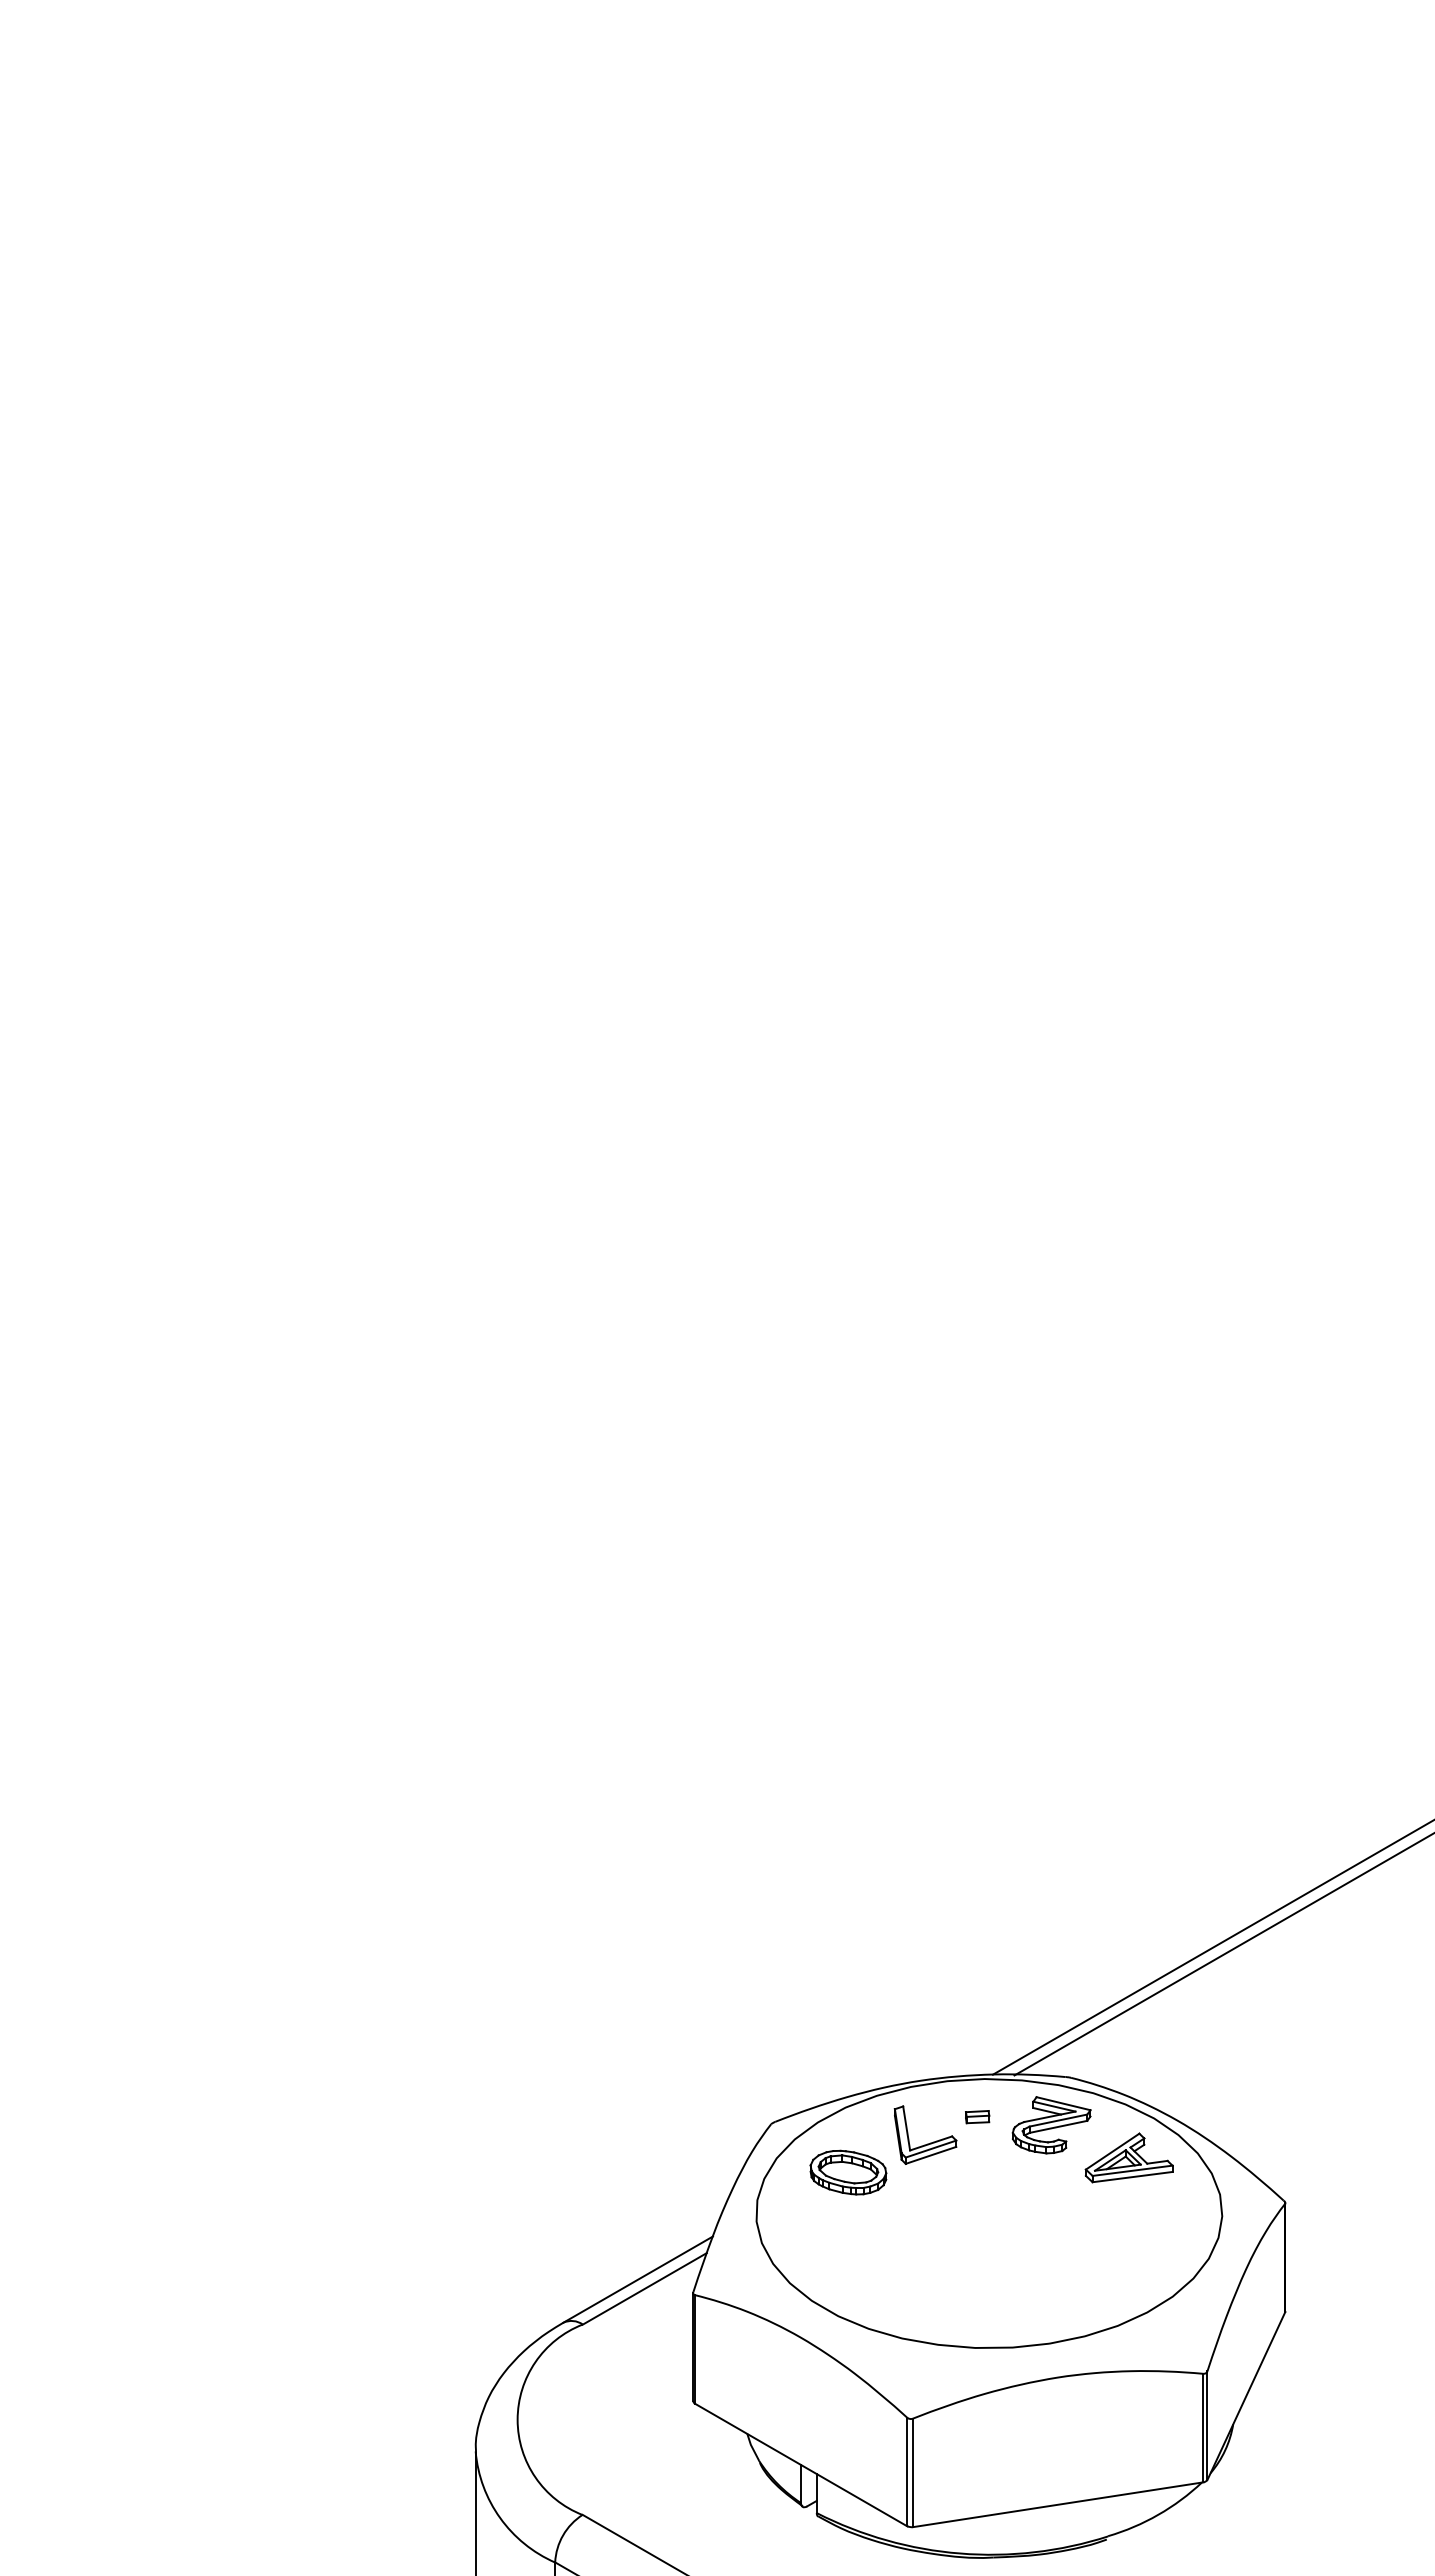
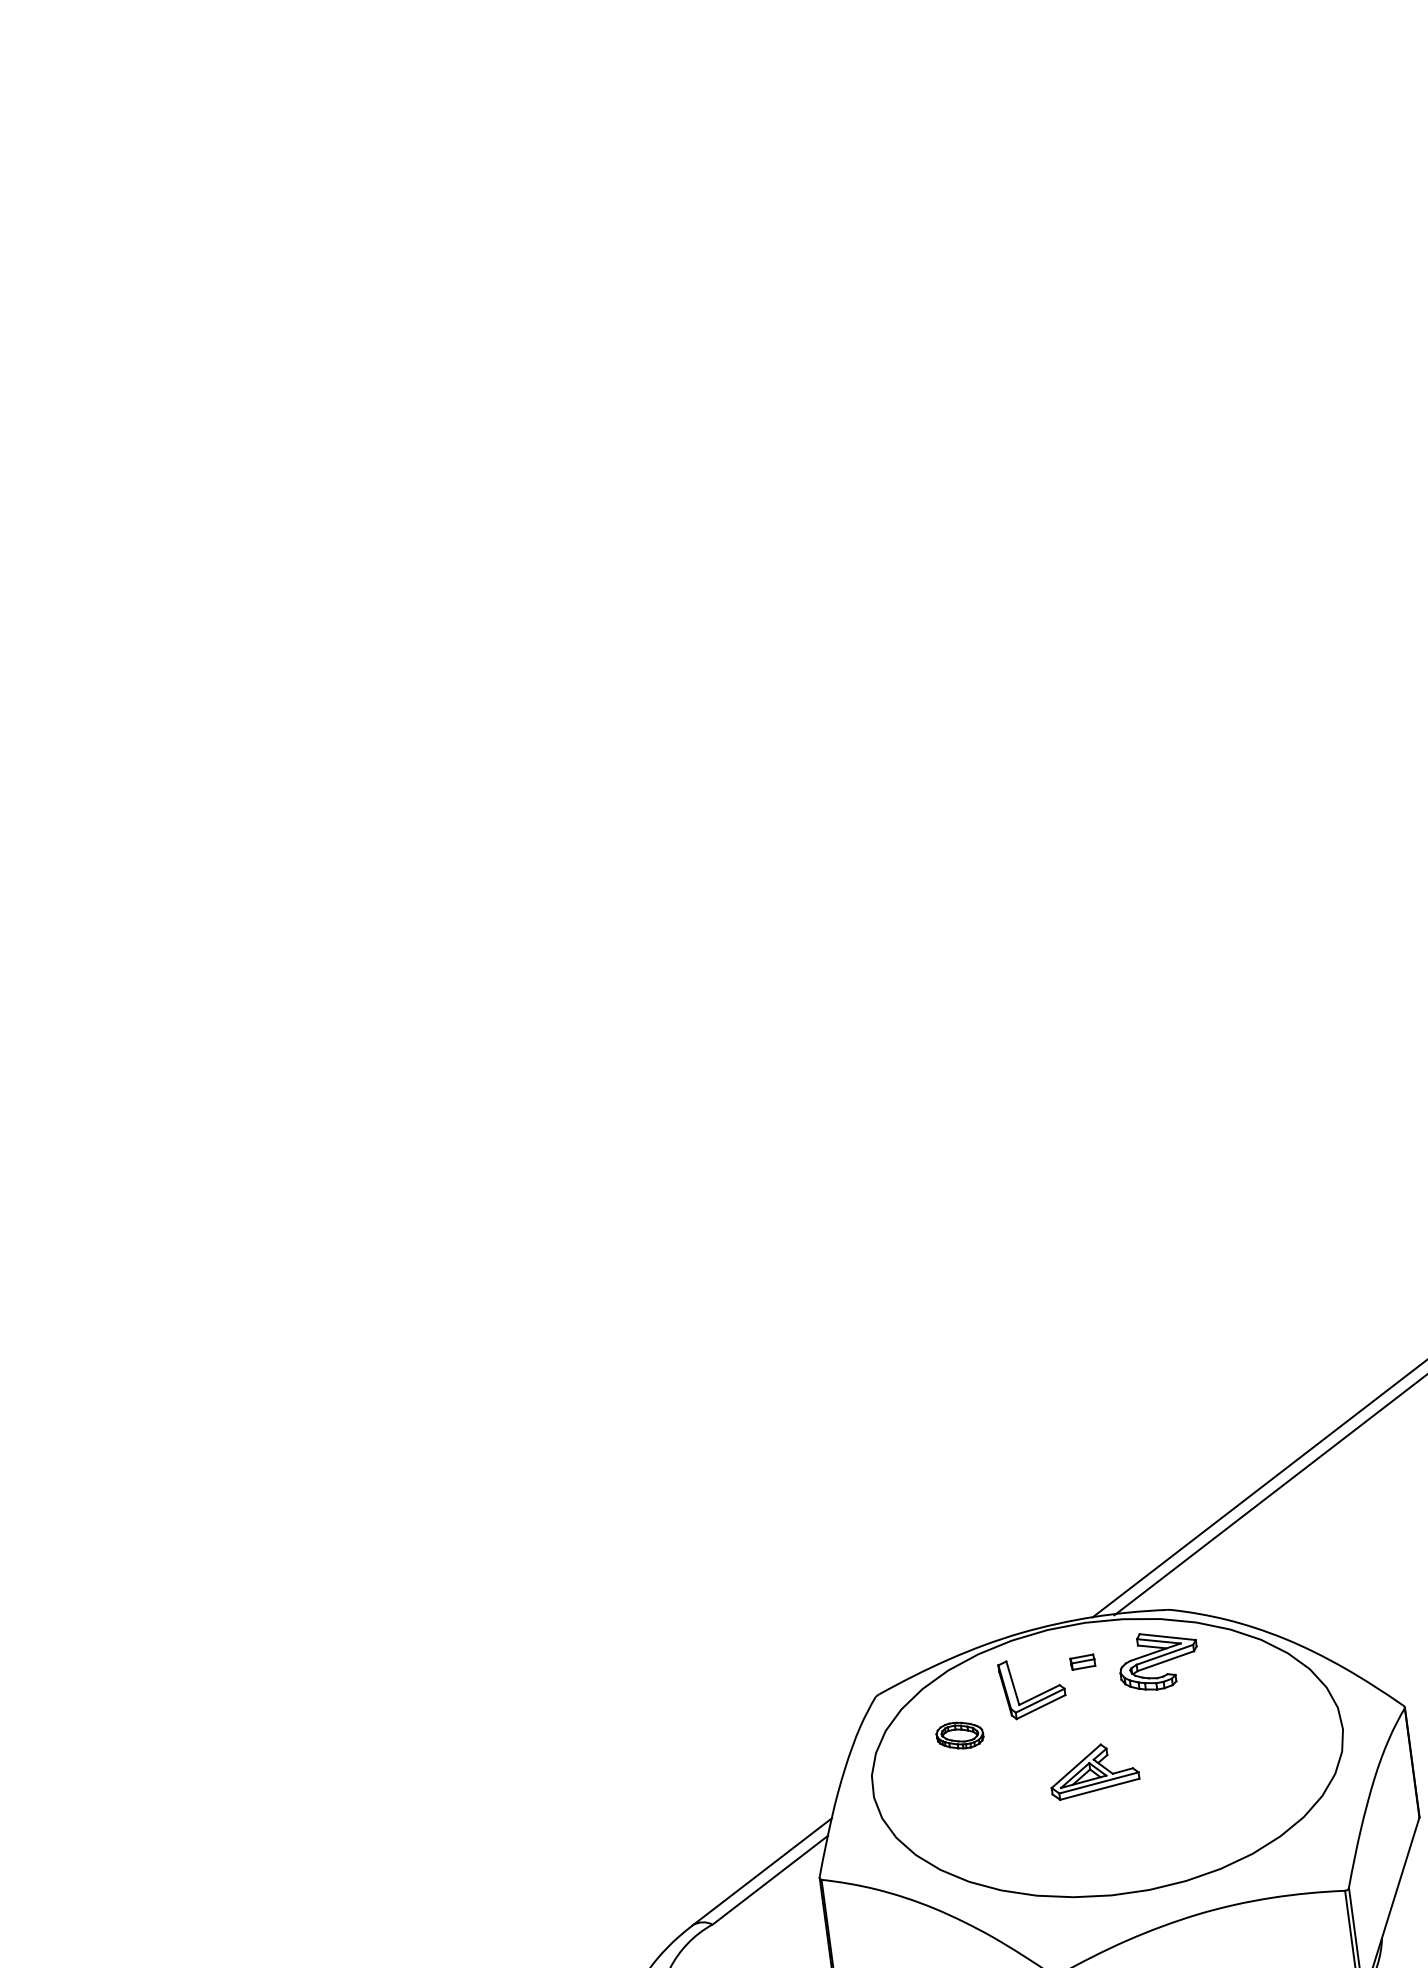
part: (1128, 2157) -> (1093, 1770), moved
part: (848, 2172) -> (960, 1735), size x0.6

